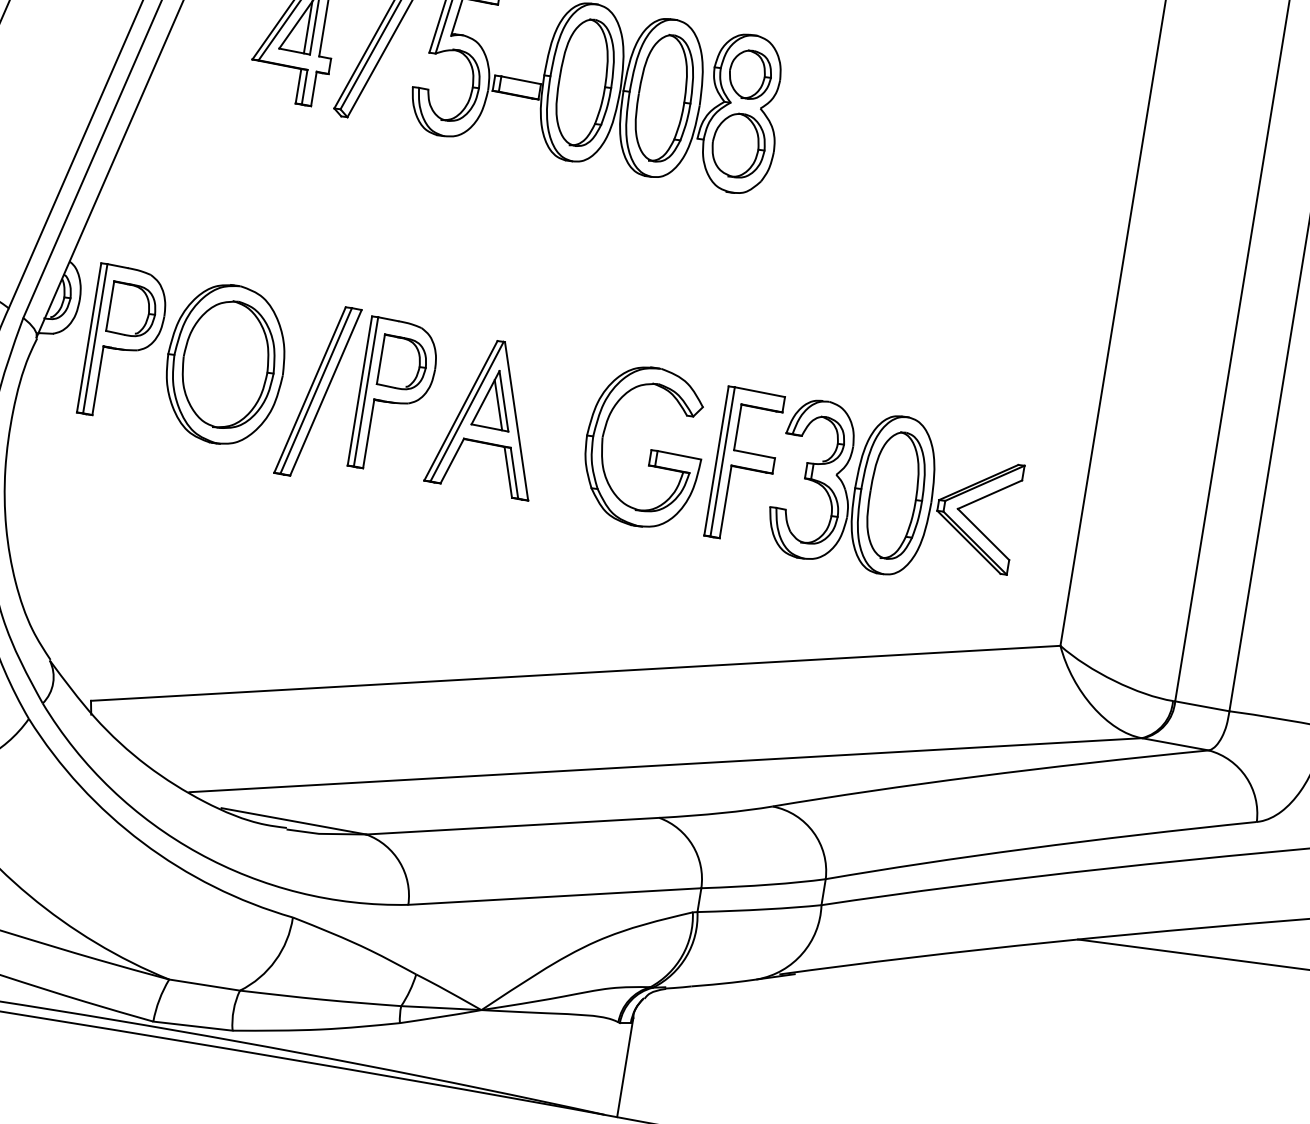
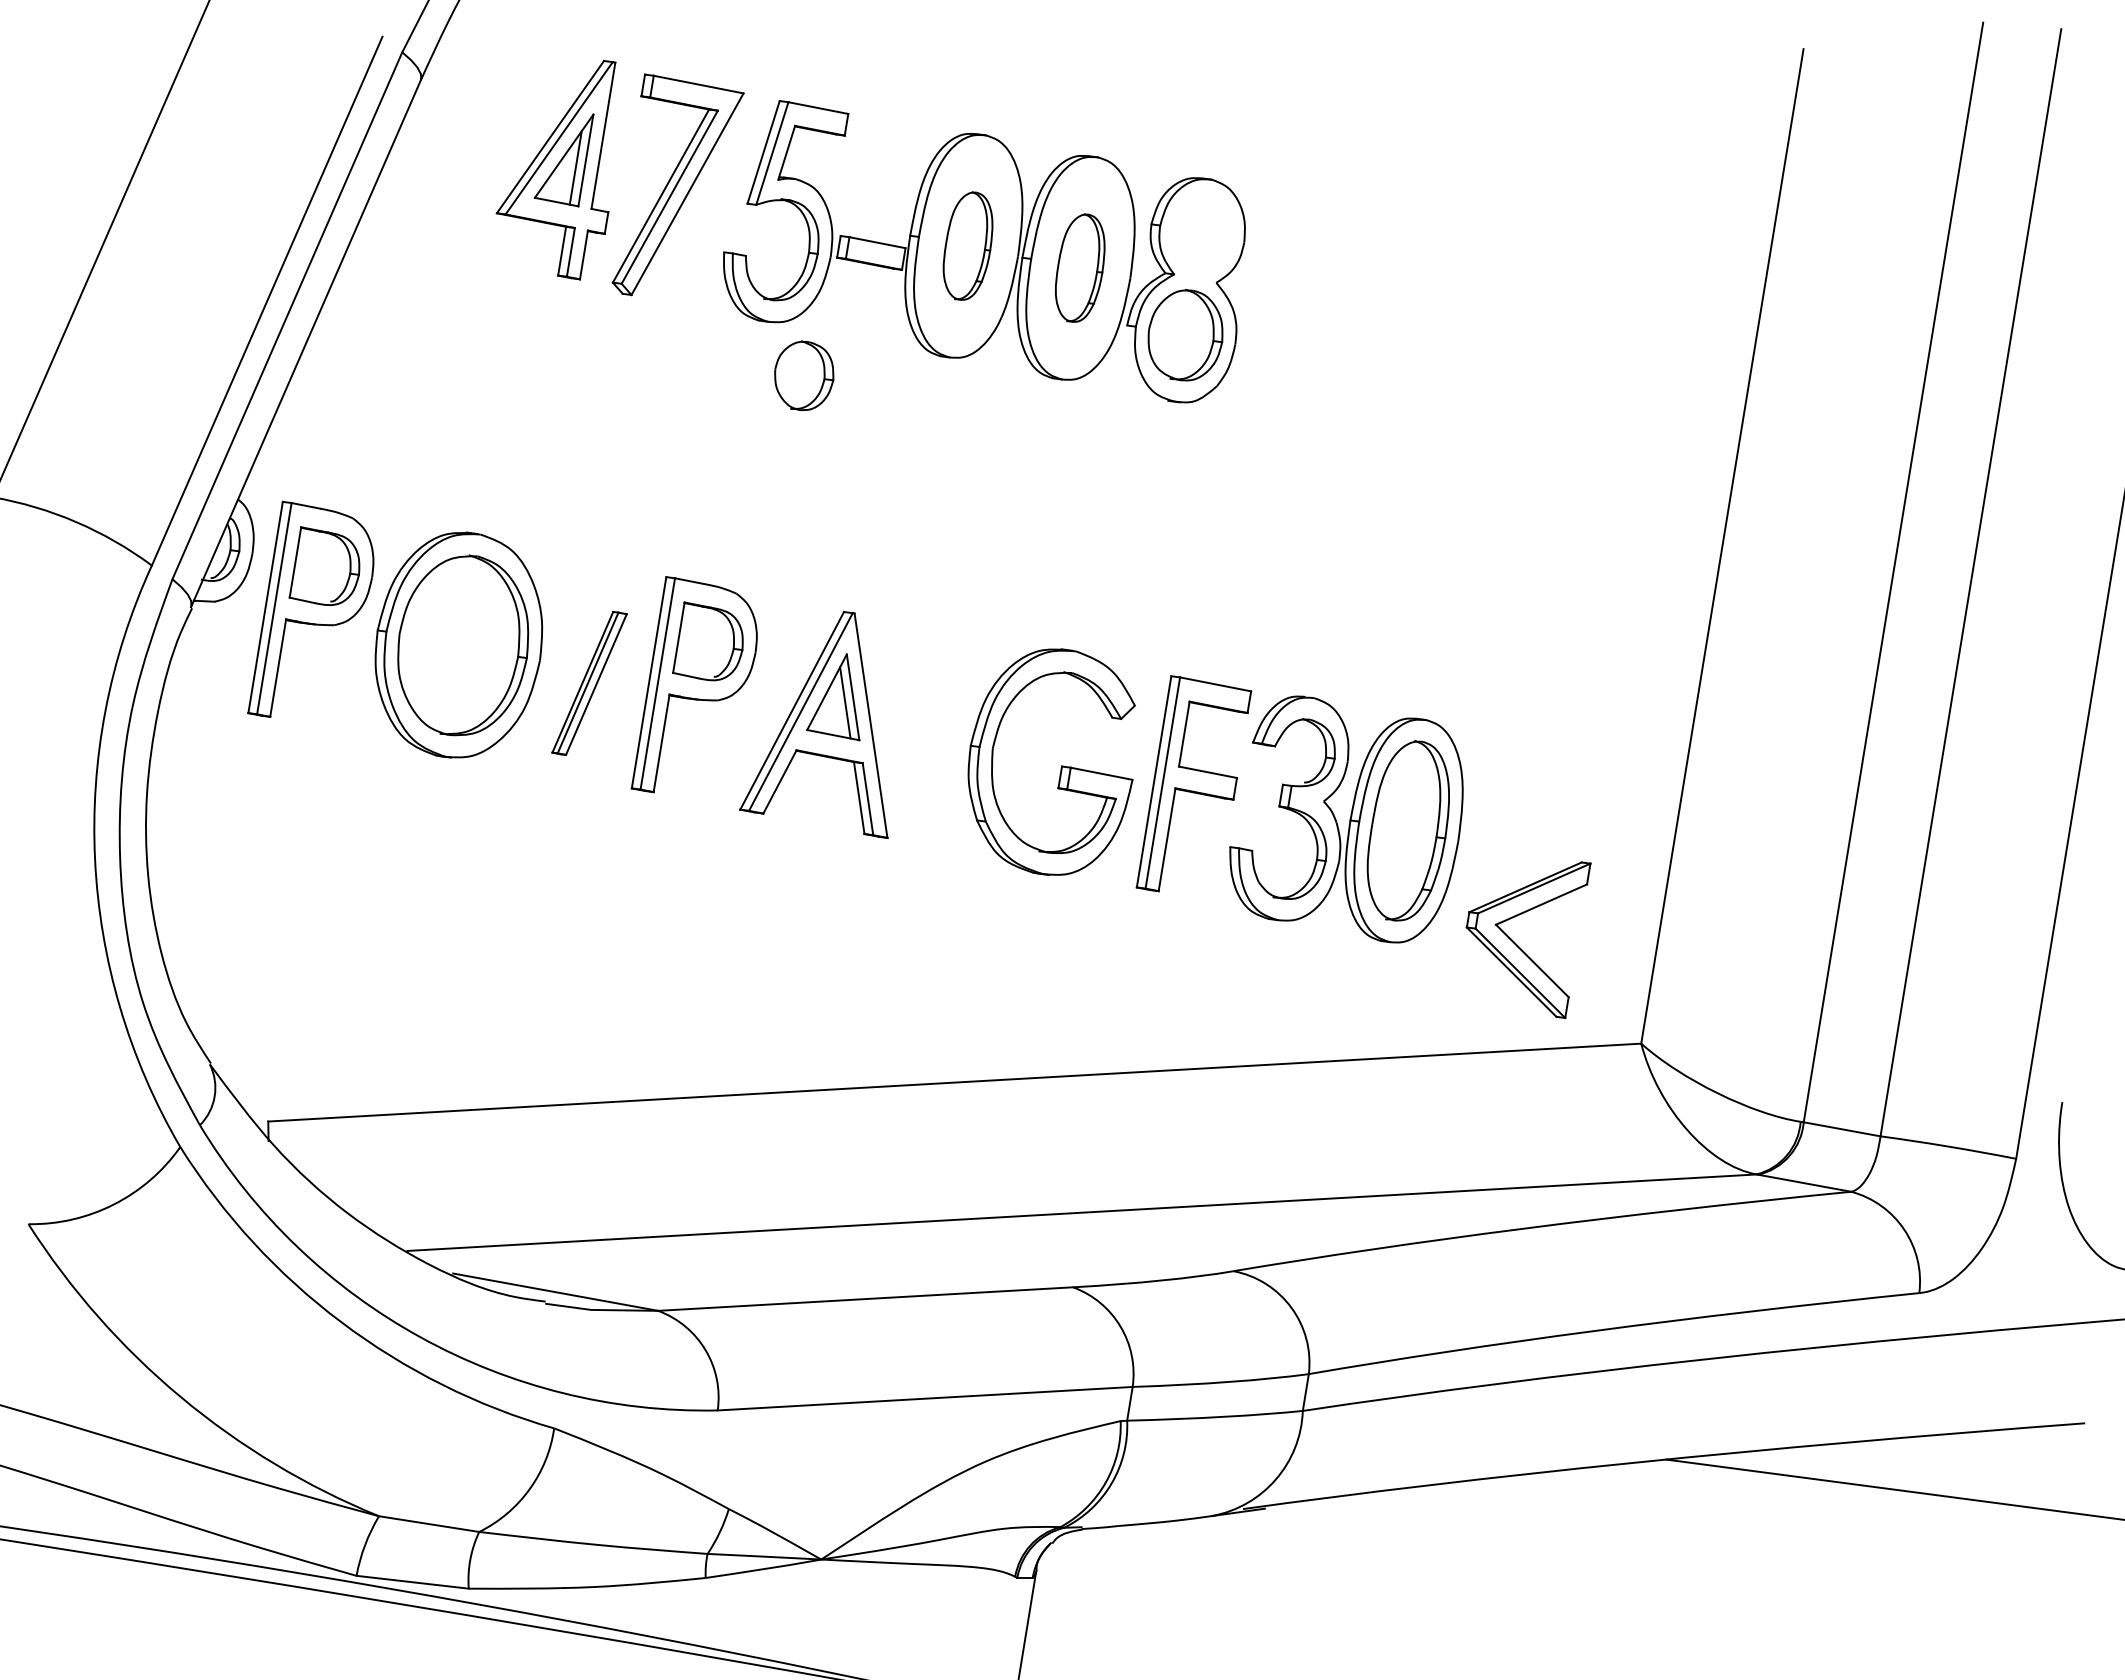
part: (750, 74) -> (804, 375), moved
part: (584, 82) -> (967, 245), size x0.6
part: (663, 97) -> (1079, 267), size x0.6
part: (317, 391) -> (589, 683), size x0.6
part: (975, 524) -> (1520, 947), moved

